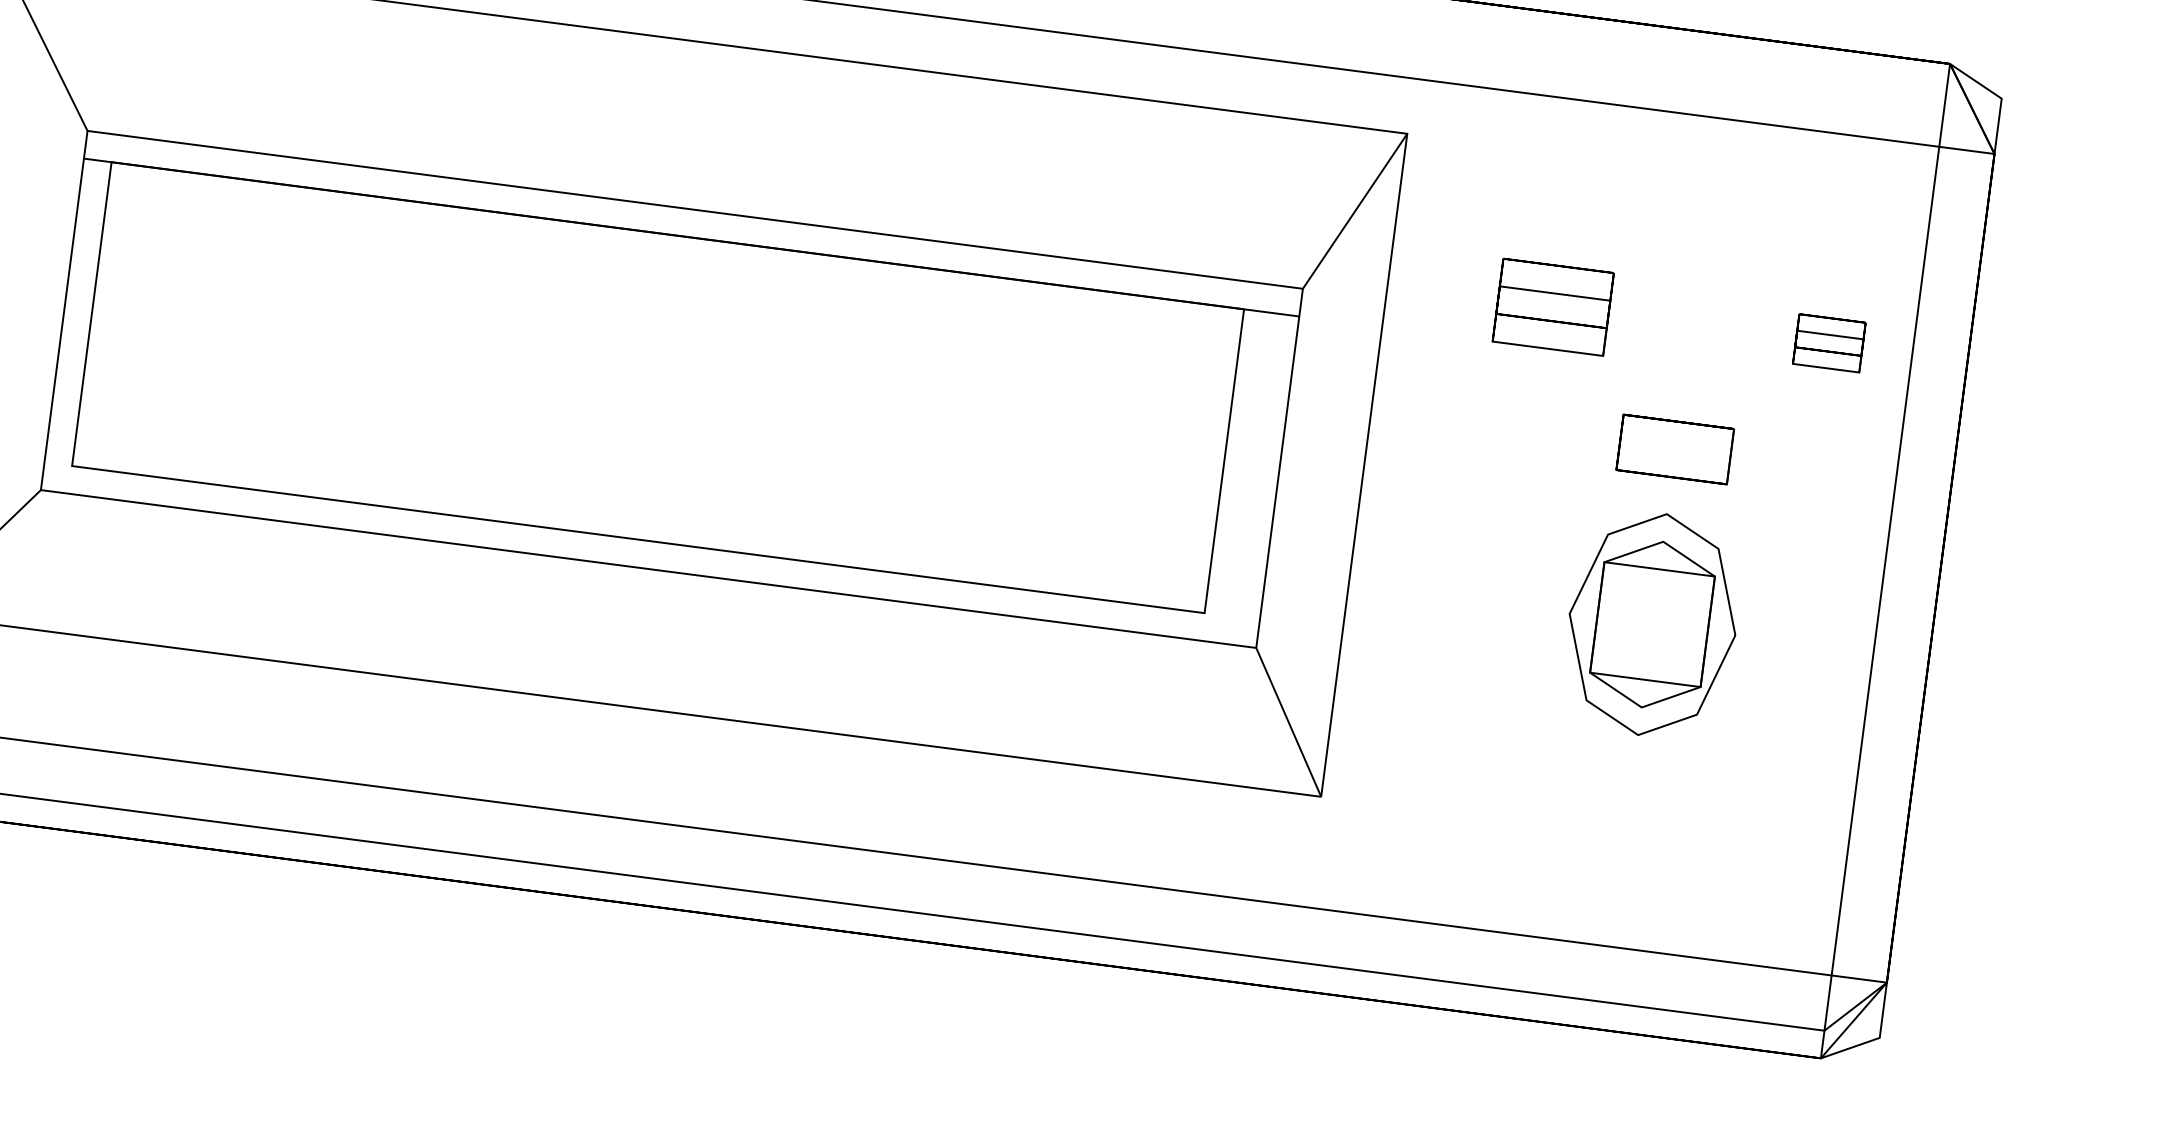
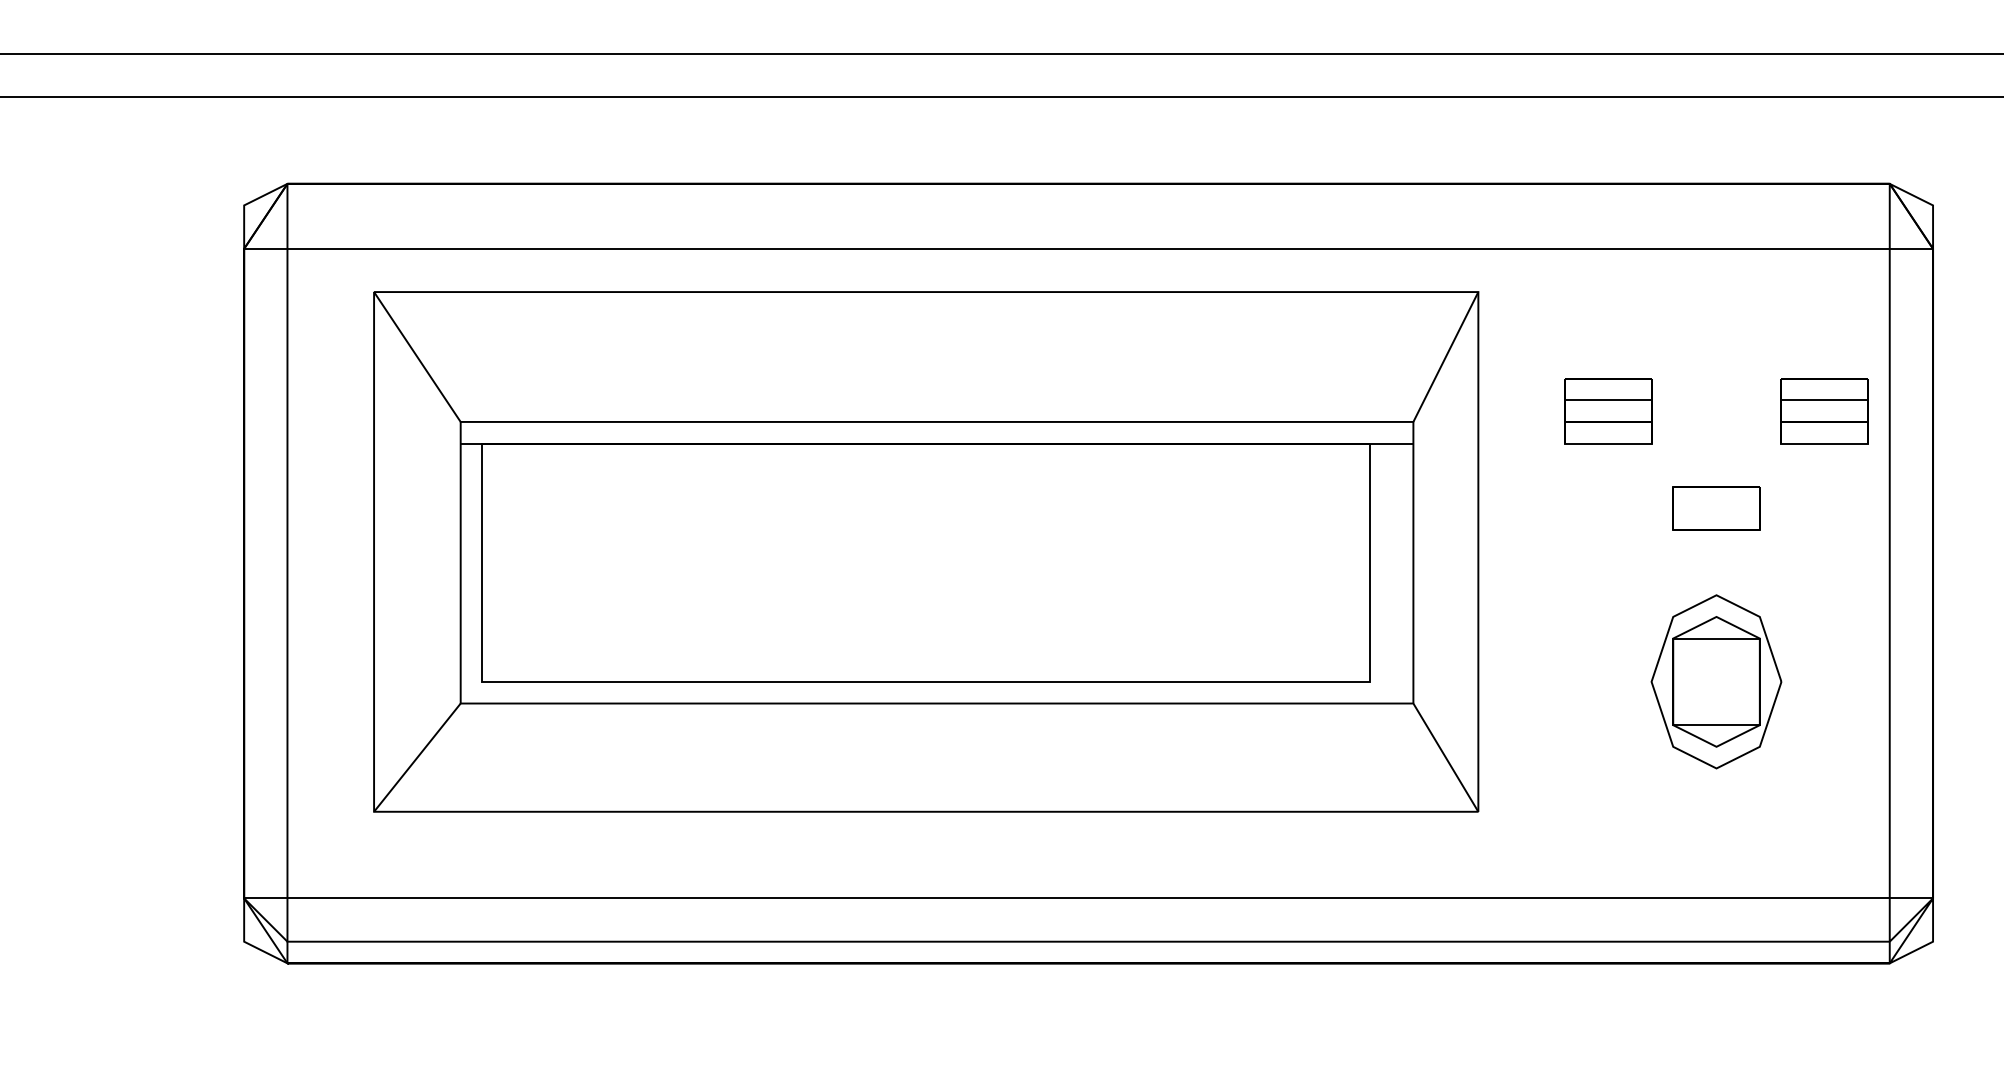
part: (1829, 343) -> (1824, 411), size x1.67
part: (1652, 624) -> (1716, 681), moved

